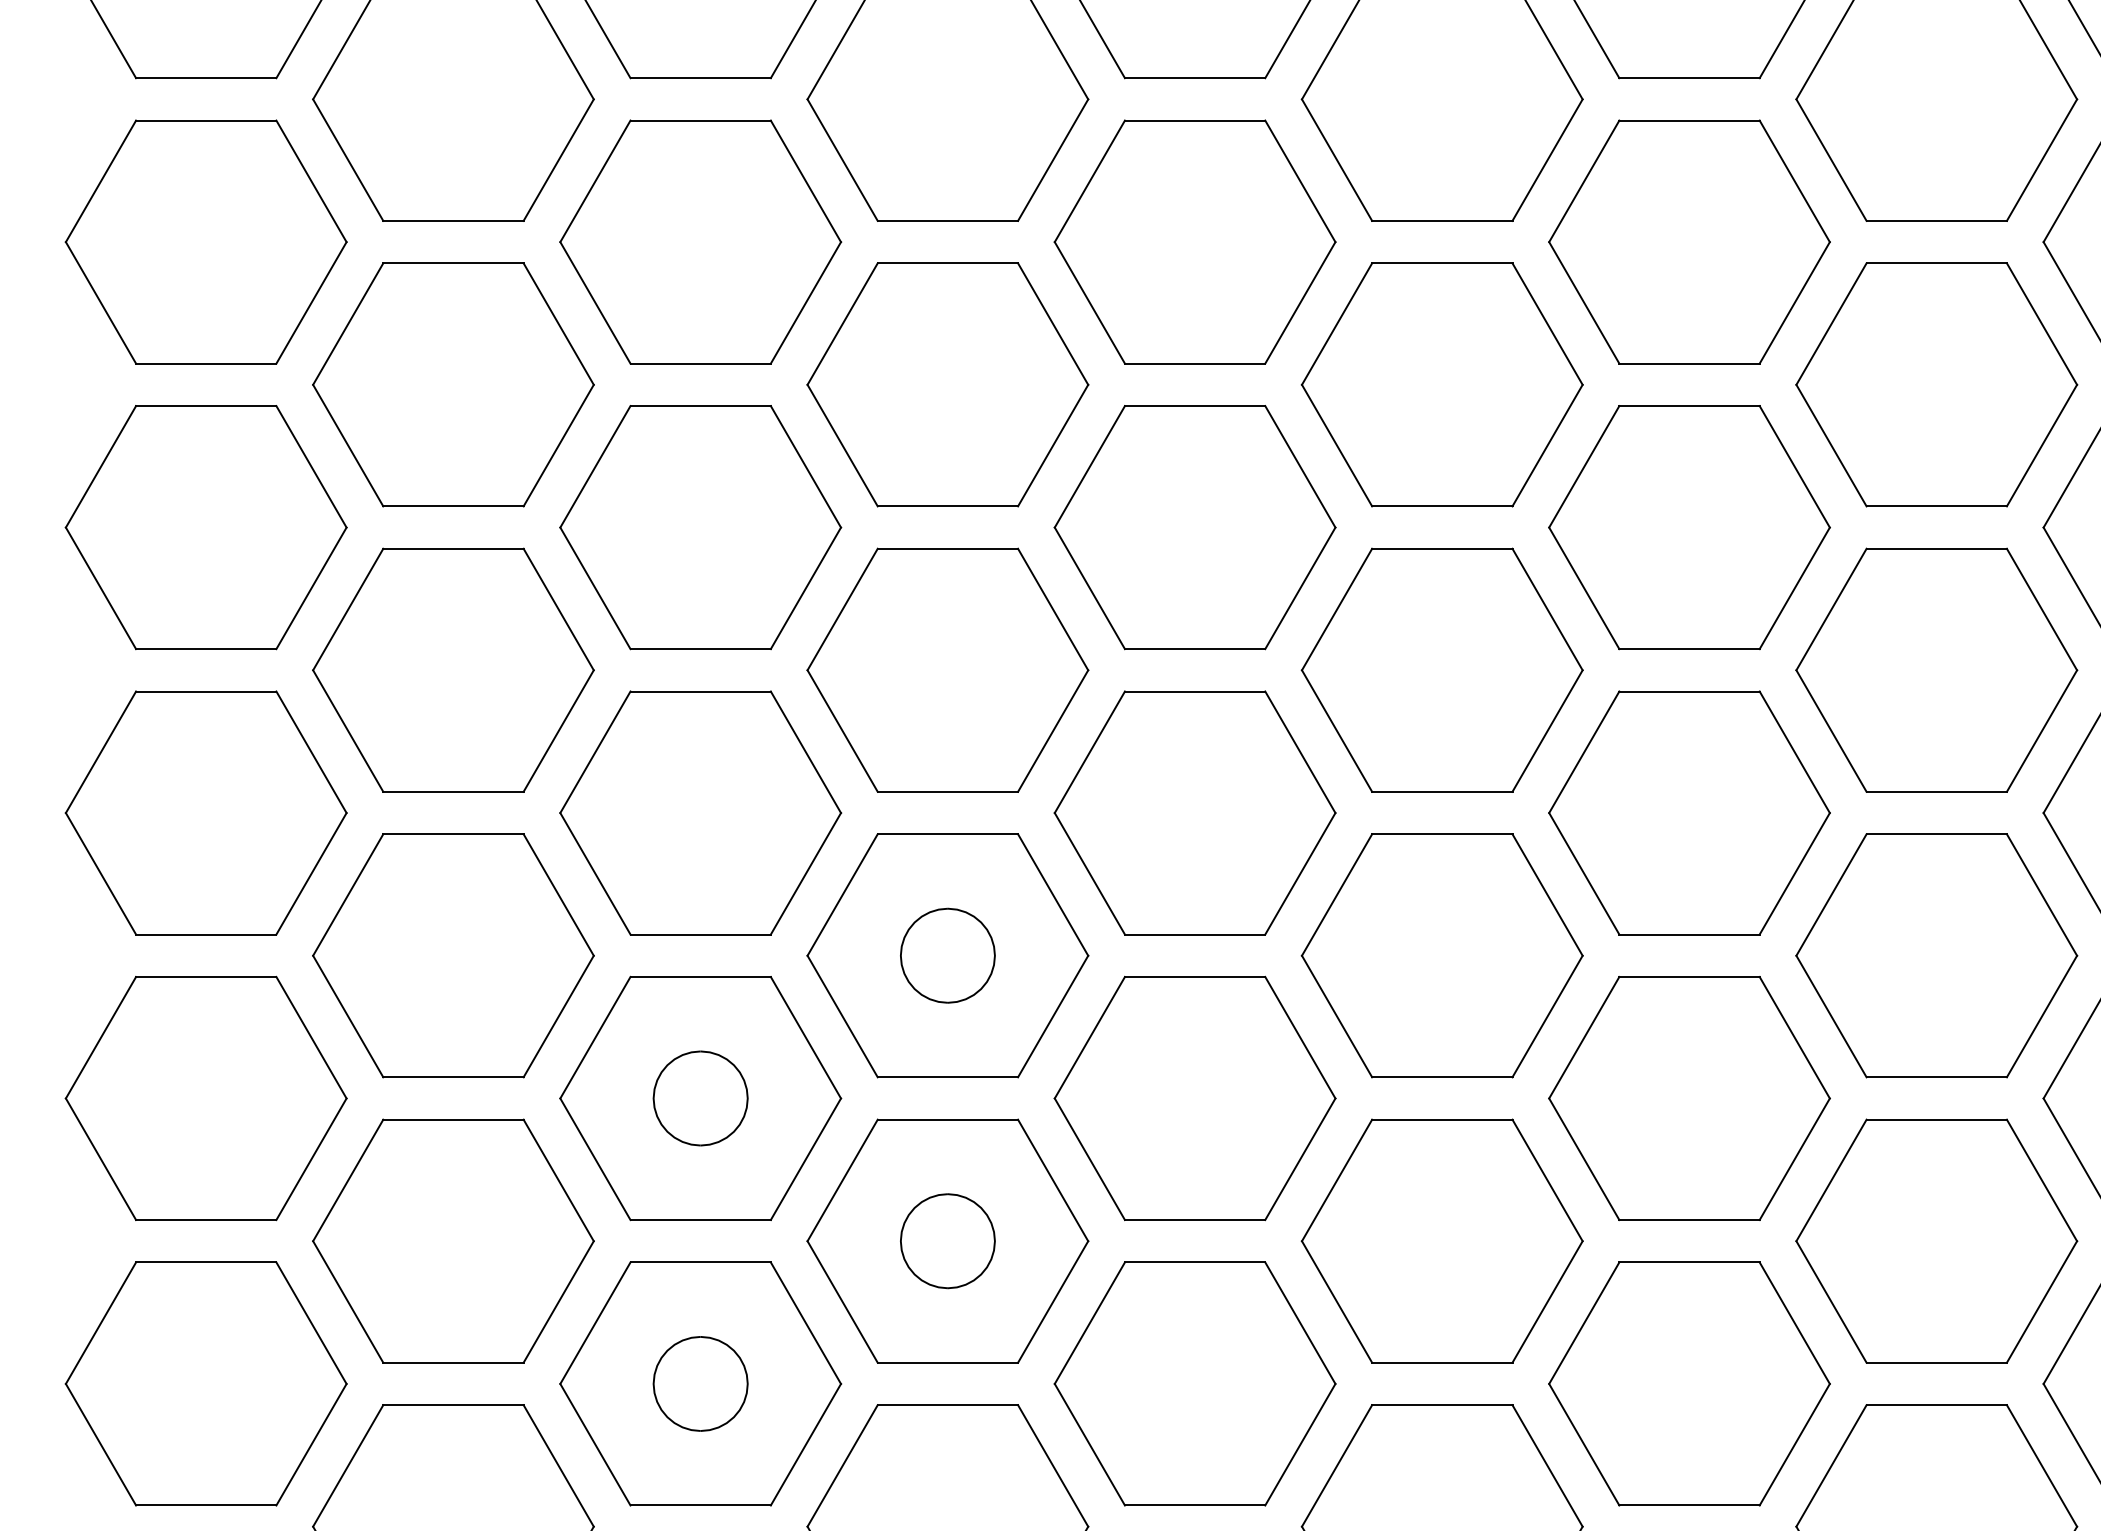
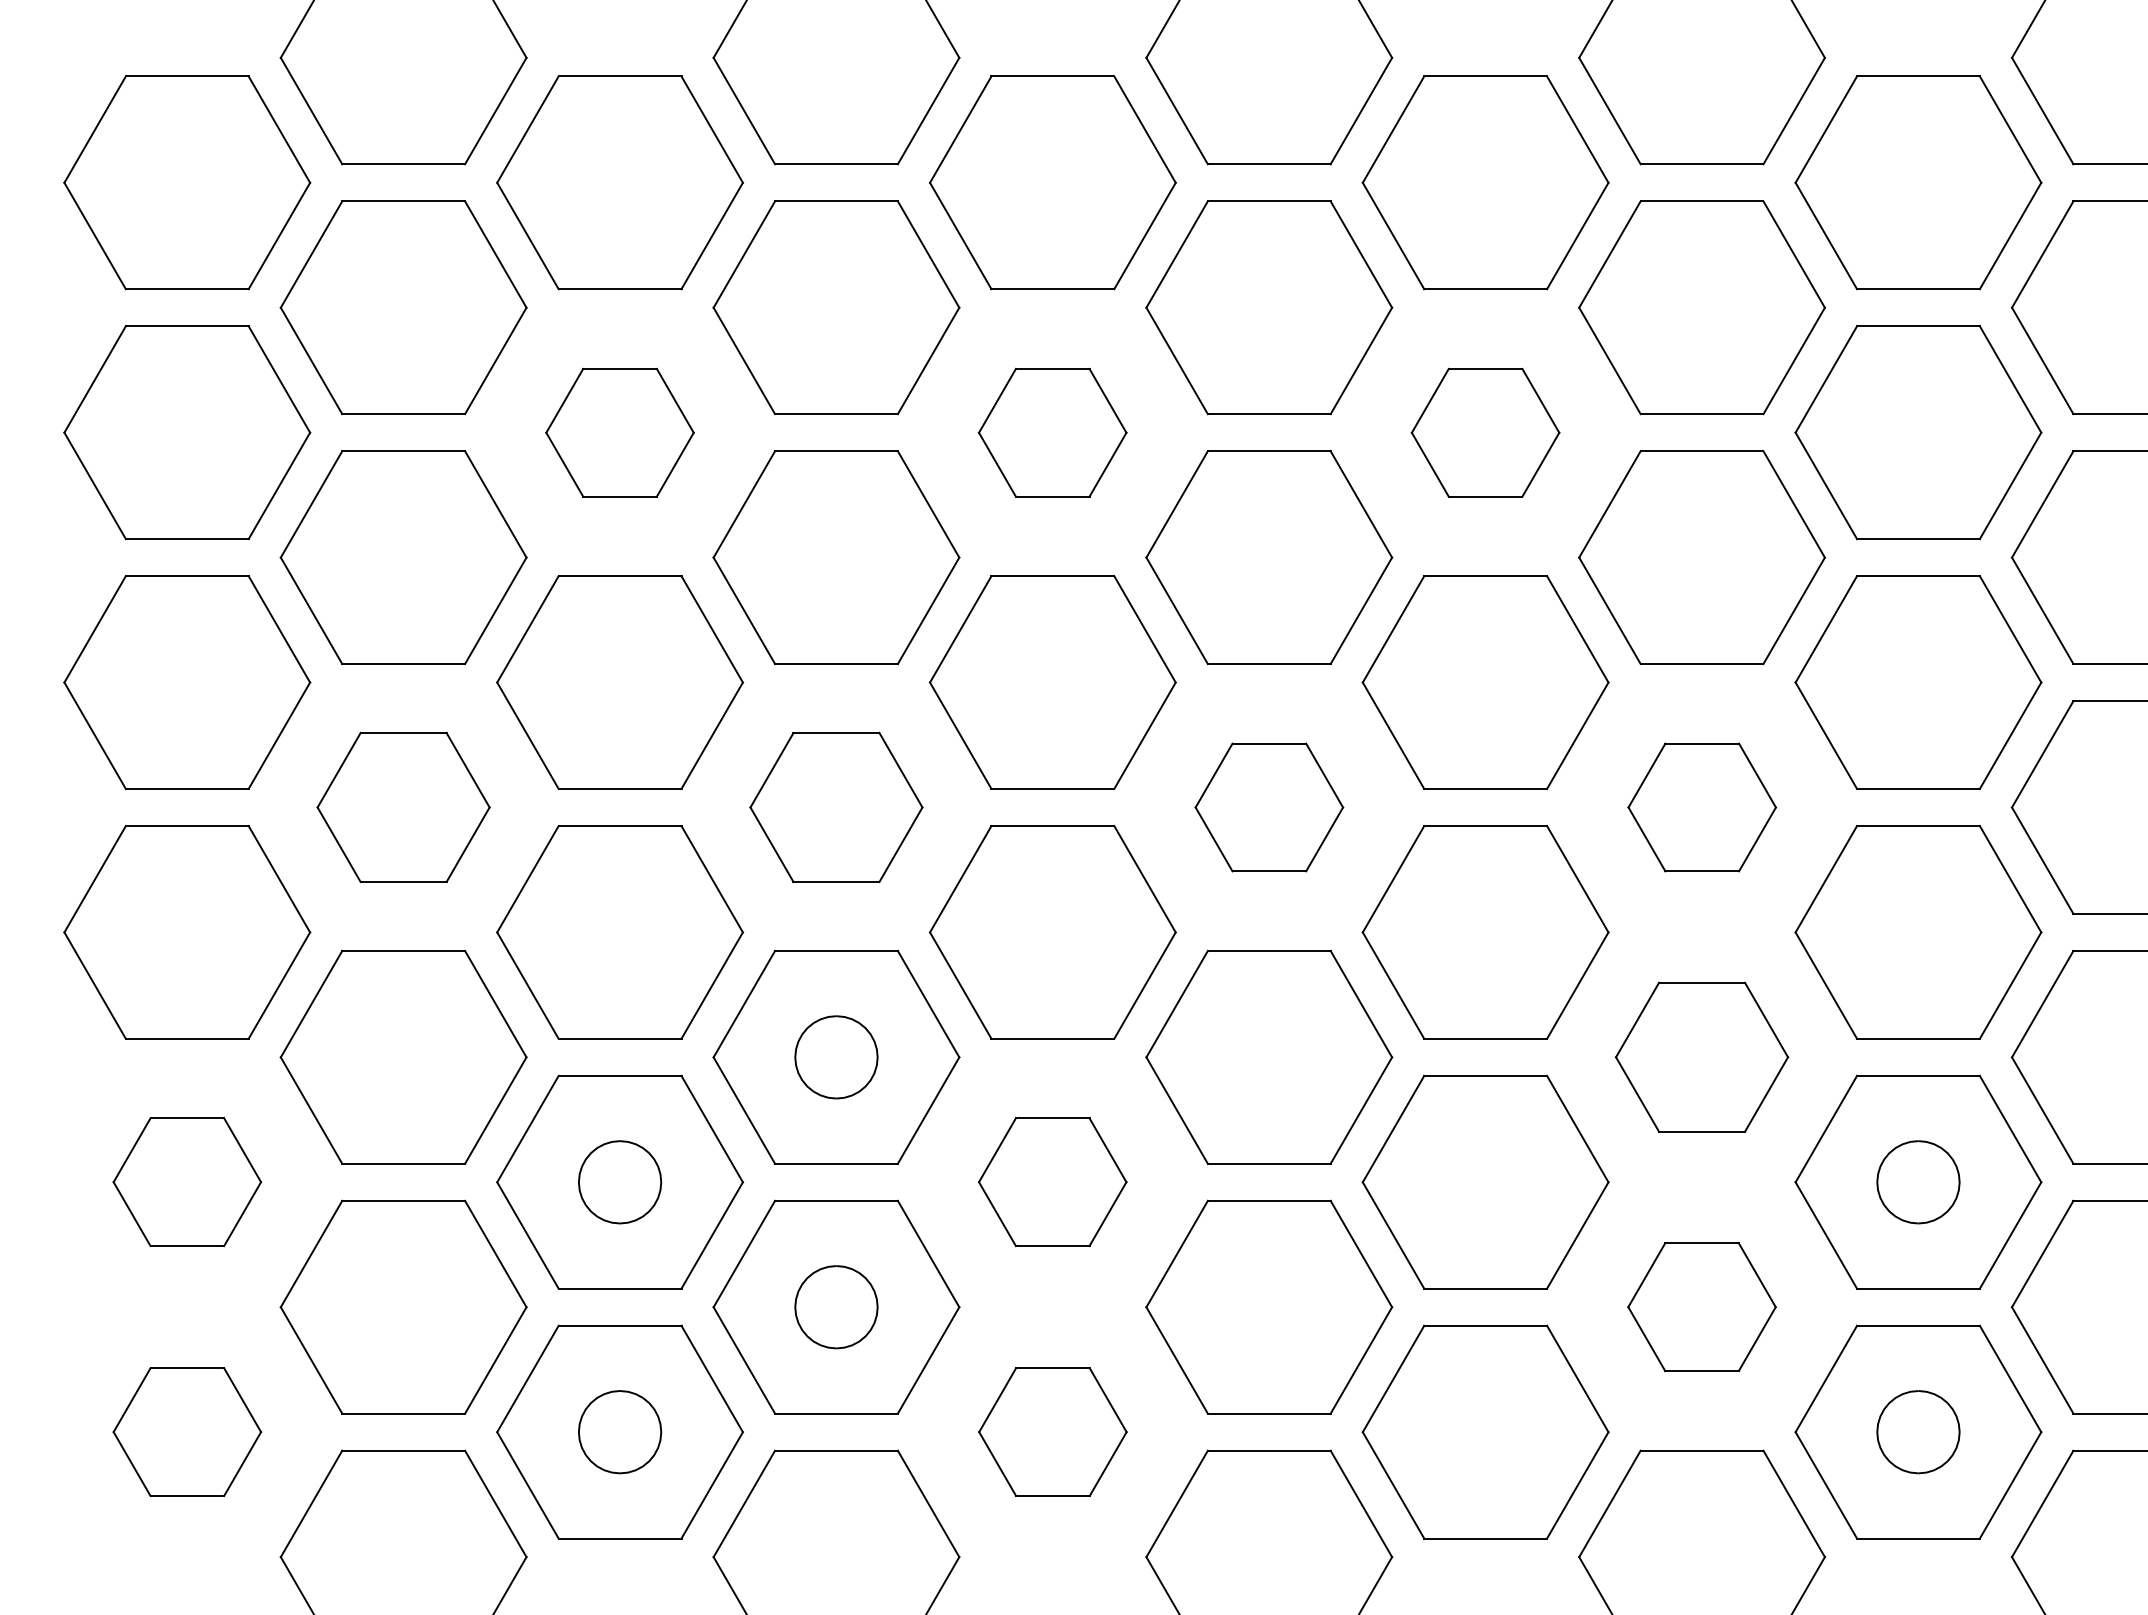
part: (700, 241) -> (619, 432), size x0.6
part: (1194, 241) -> (1052, 432), size x0.6
part: (1689, 241) -> (1485, 432), size x0.6
part: (453, 670) -> (403, 807), size x0.7
part: (947, 670) -> (836, 807), size x0.7
part: (1442, 670) -> (1269, 807), size x0.6
part: (1937, 670) -> (1702, 807), size x0.6
part: (1936, 954) -> (1701, 1056), size x0.7
part: (206, 1097) -> (187, 1181), size x0.6
part: (1194, 1097) -> (1052, 1181), size x0.6
part: (1936, 1240) -> (1701, 1306), size x0.6
part: (206, 1383) -> (187, 1431), size x0.6
part: (1194, 1383) -> (1052, 1431), size x0.6

